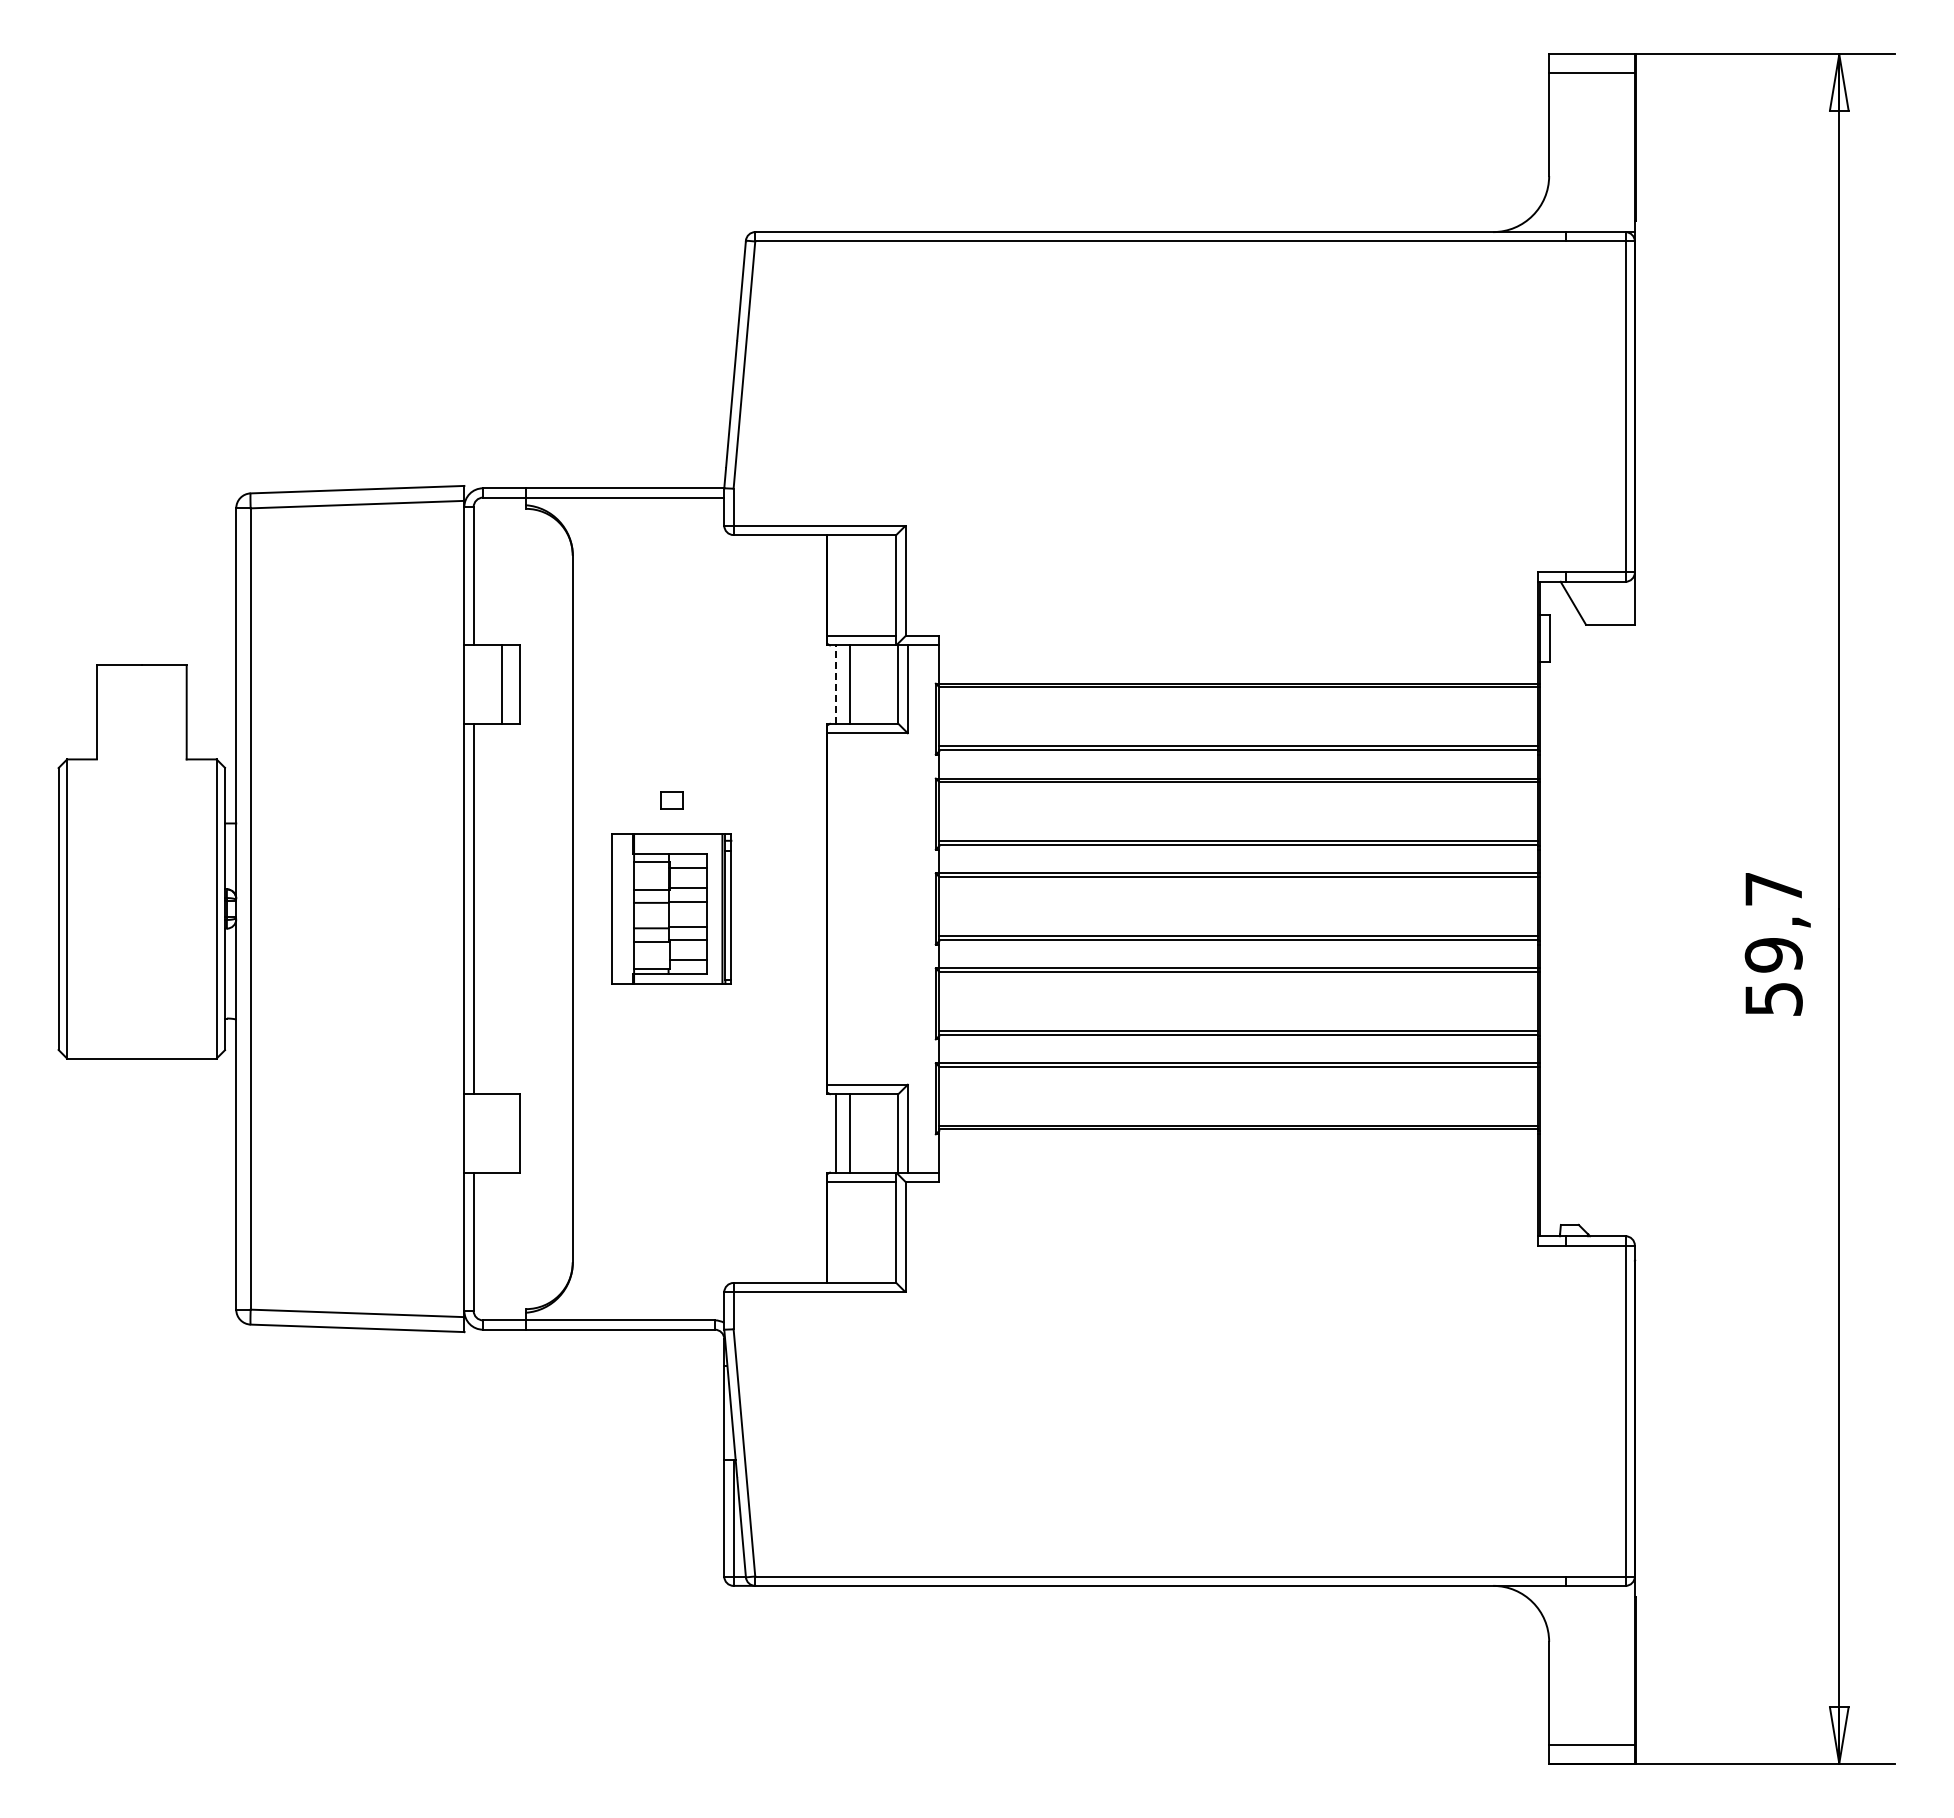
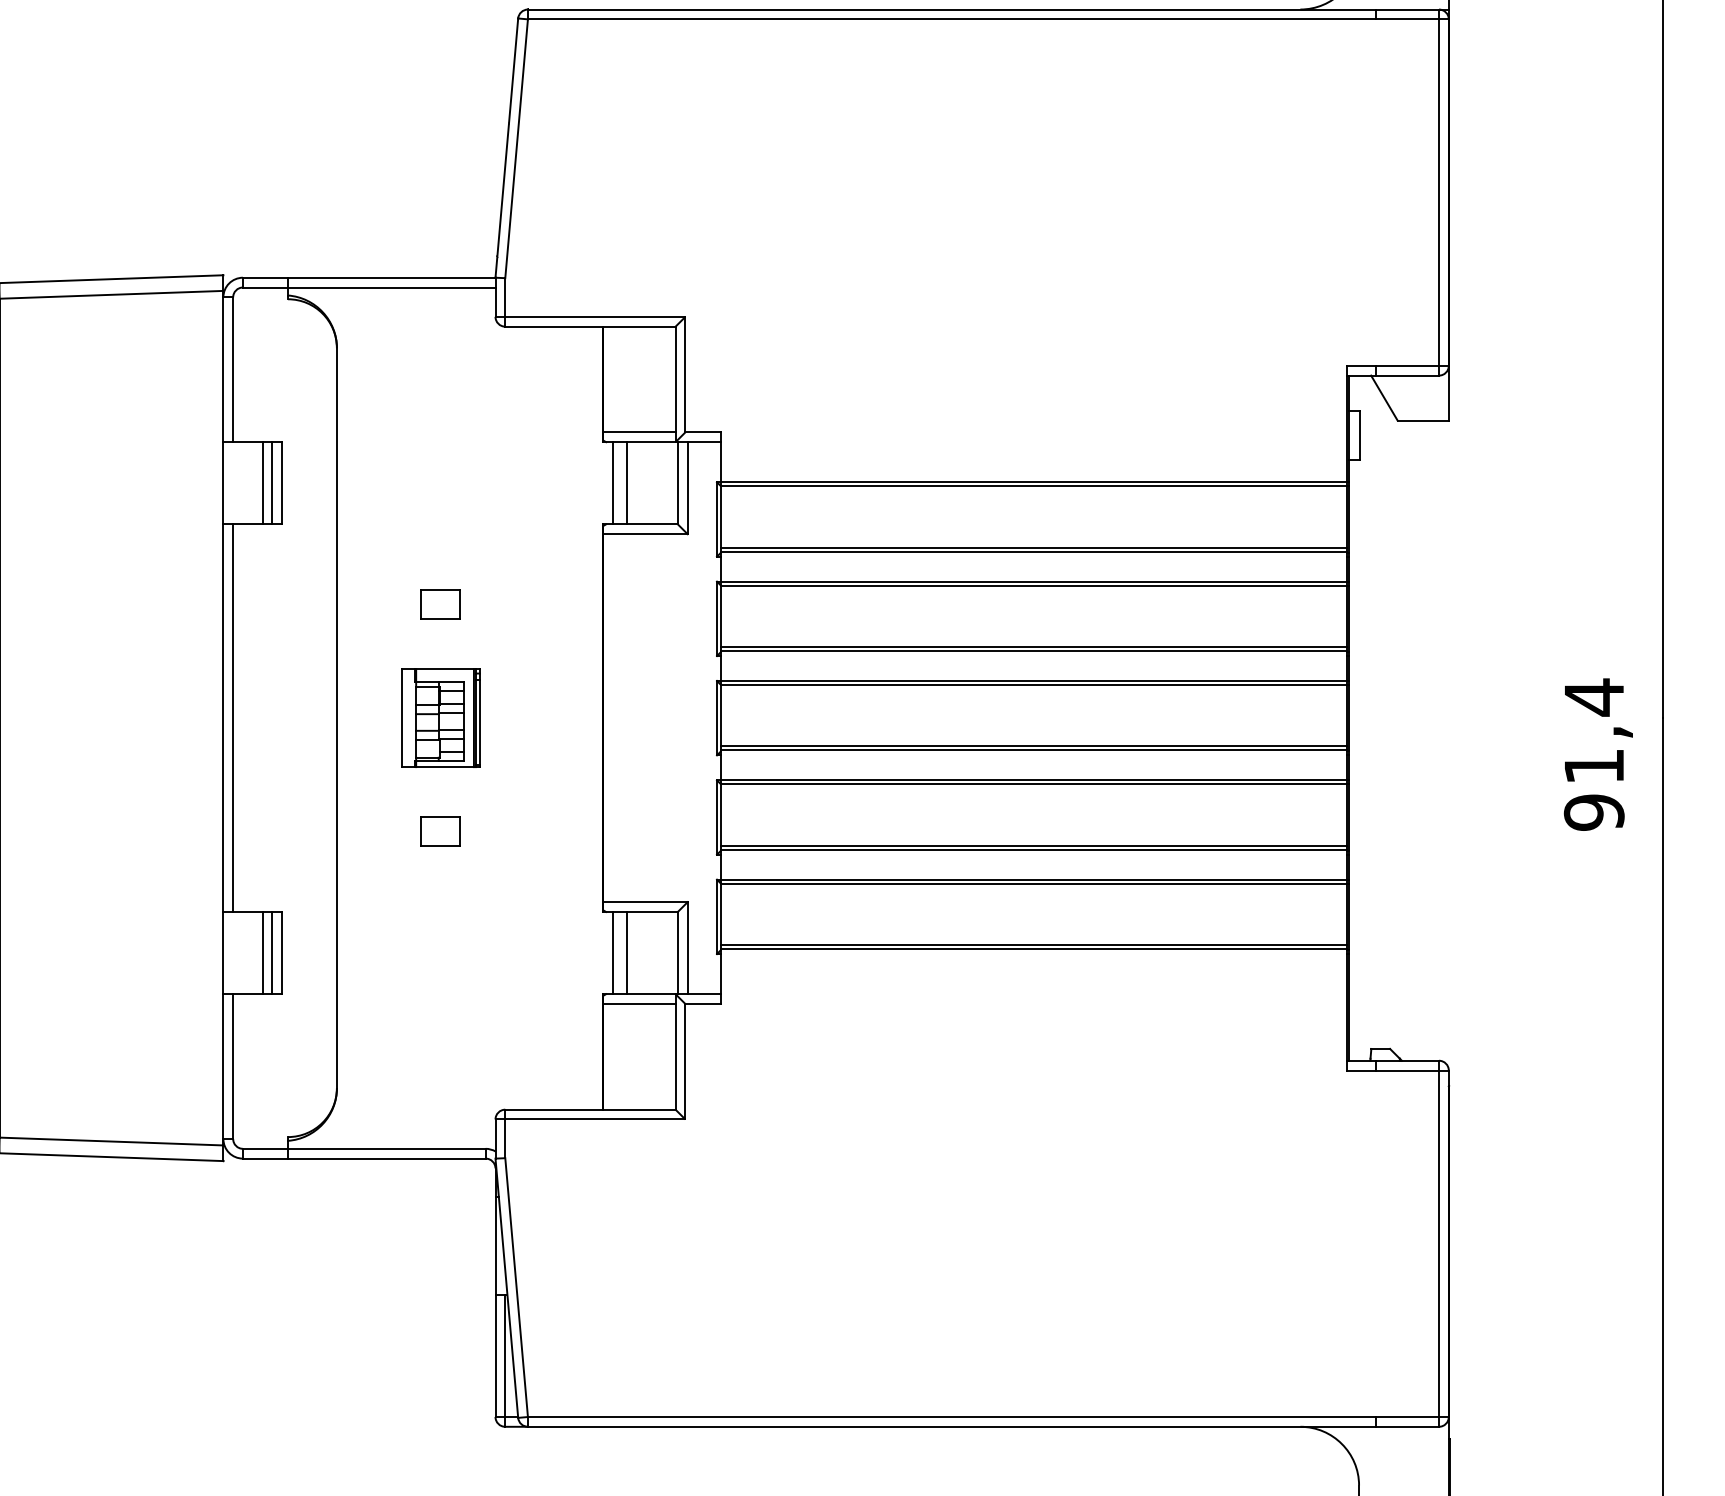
line: (511, 684) -> (272, 483), added
line: (836, 684) -> (612, 483), dashed -> solid
part: (671, 800) -> (440, 604), size x1.67
part: (672, 908) -> (441, 717), size x0.62
text: (1773, 943) -> (1593, 754), 59,7 -> 91,4
part: (671, 1016) -> (440, 830), added
line: (501, 1133) -> (262, 953), added
line: (511, 1133) -> (272, 953), added

